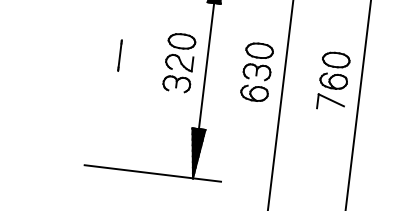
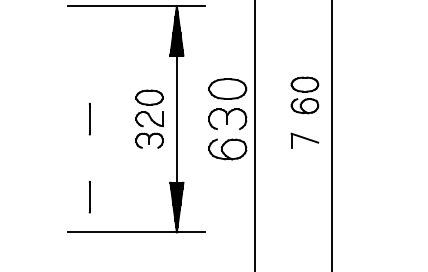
part: (334, 70) -> (304, 95), moved
part: (256, 71) -> (227, 118), size x1.4
line: (110, 132) -> (89, 196), added

